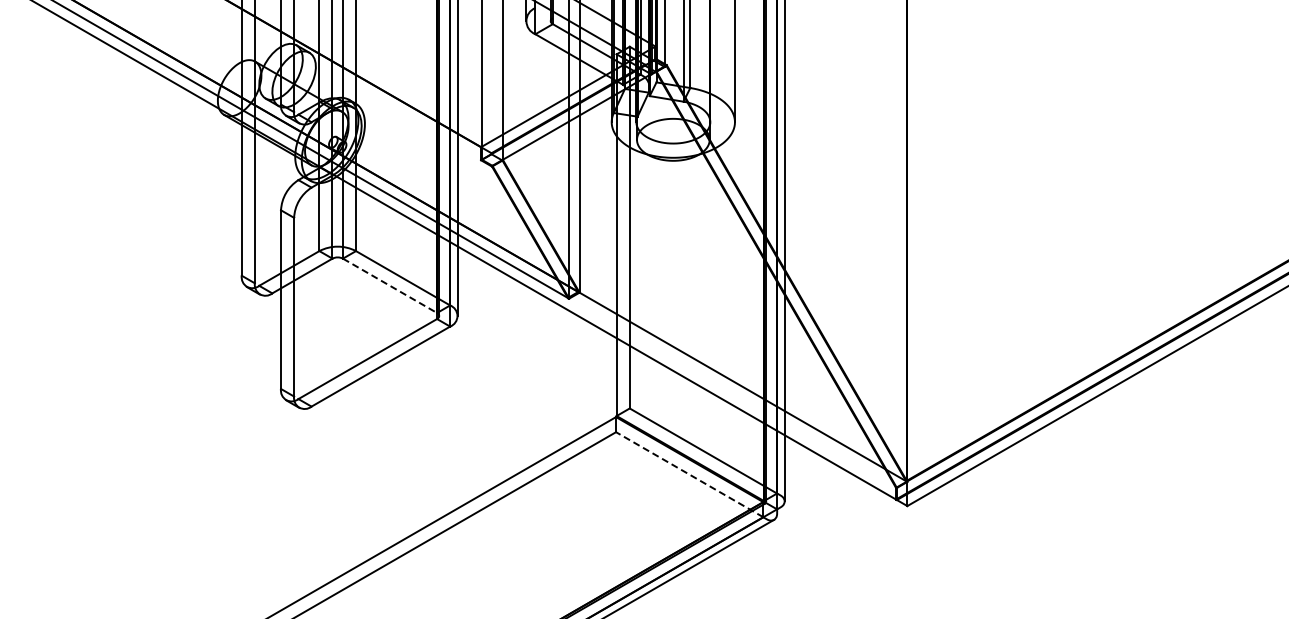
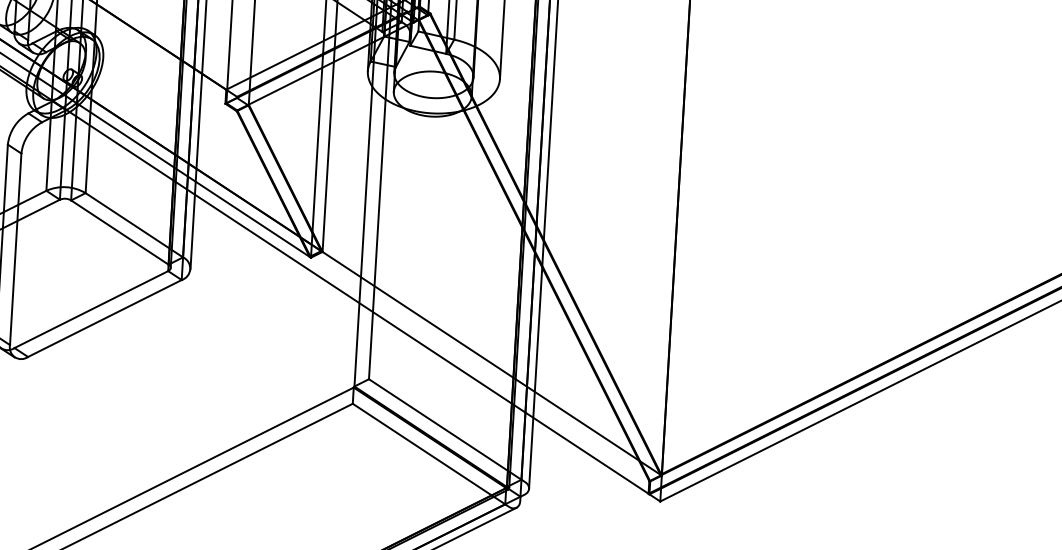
line: (390, 286) -> (120, 233), dashed -> solid
line: (689, 474) -> (428, 453), dashed -> solid

